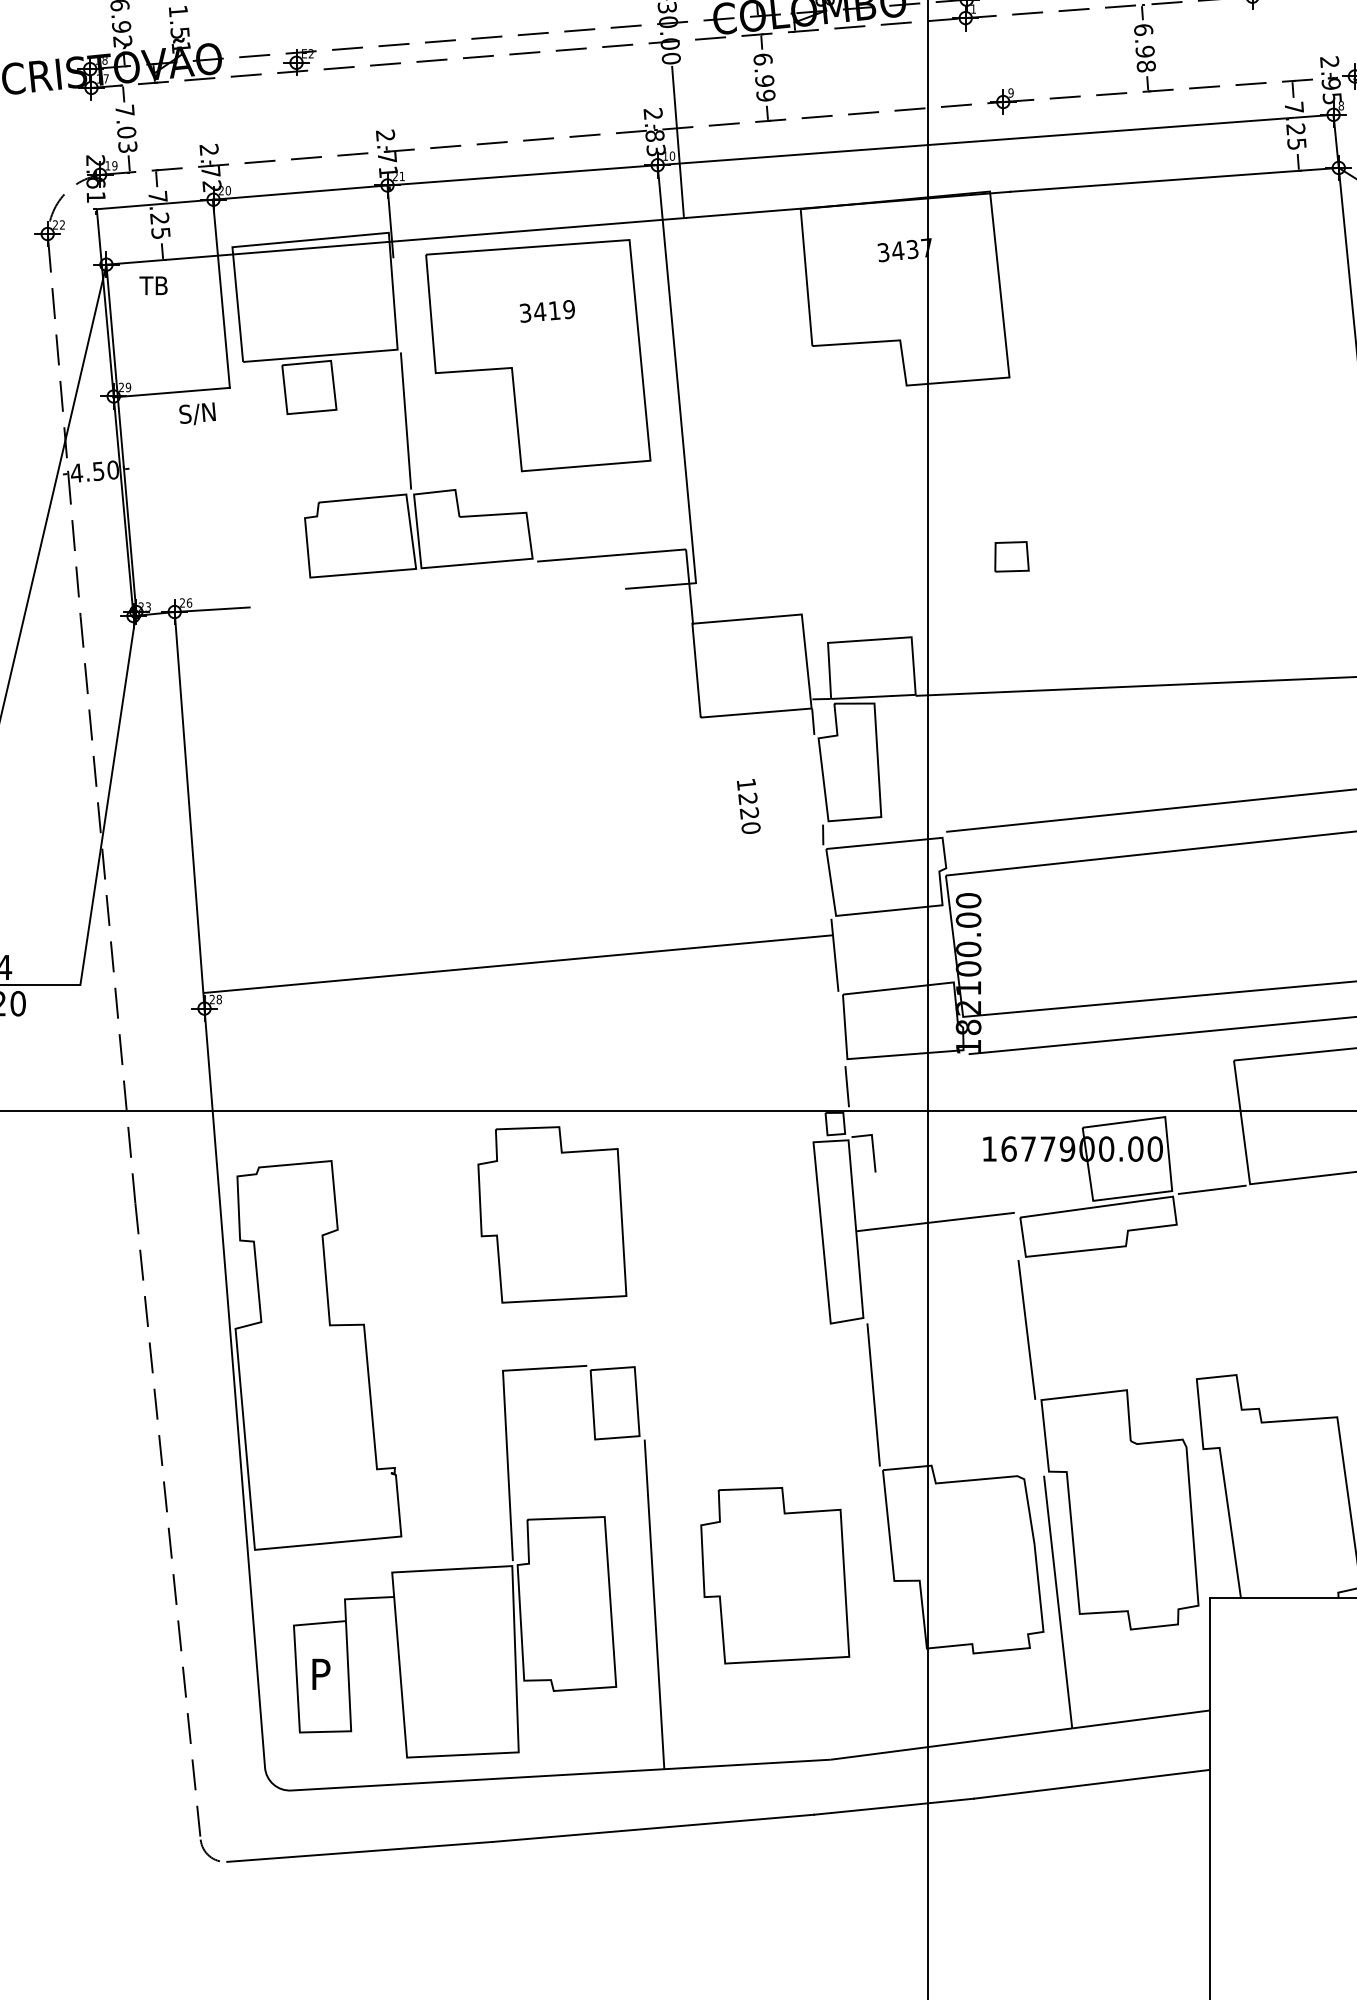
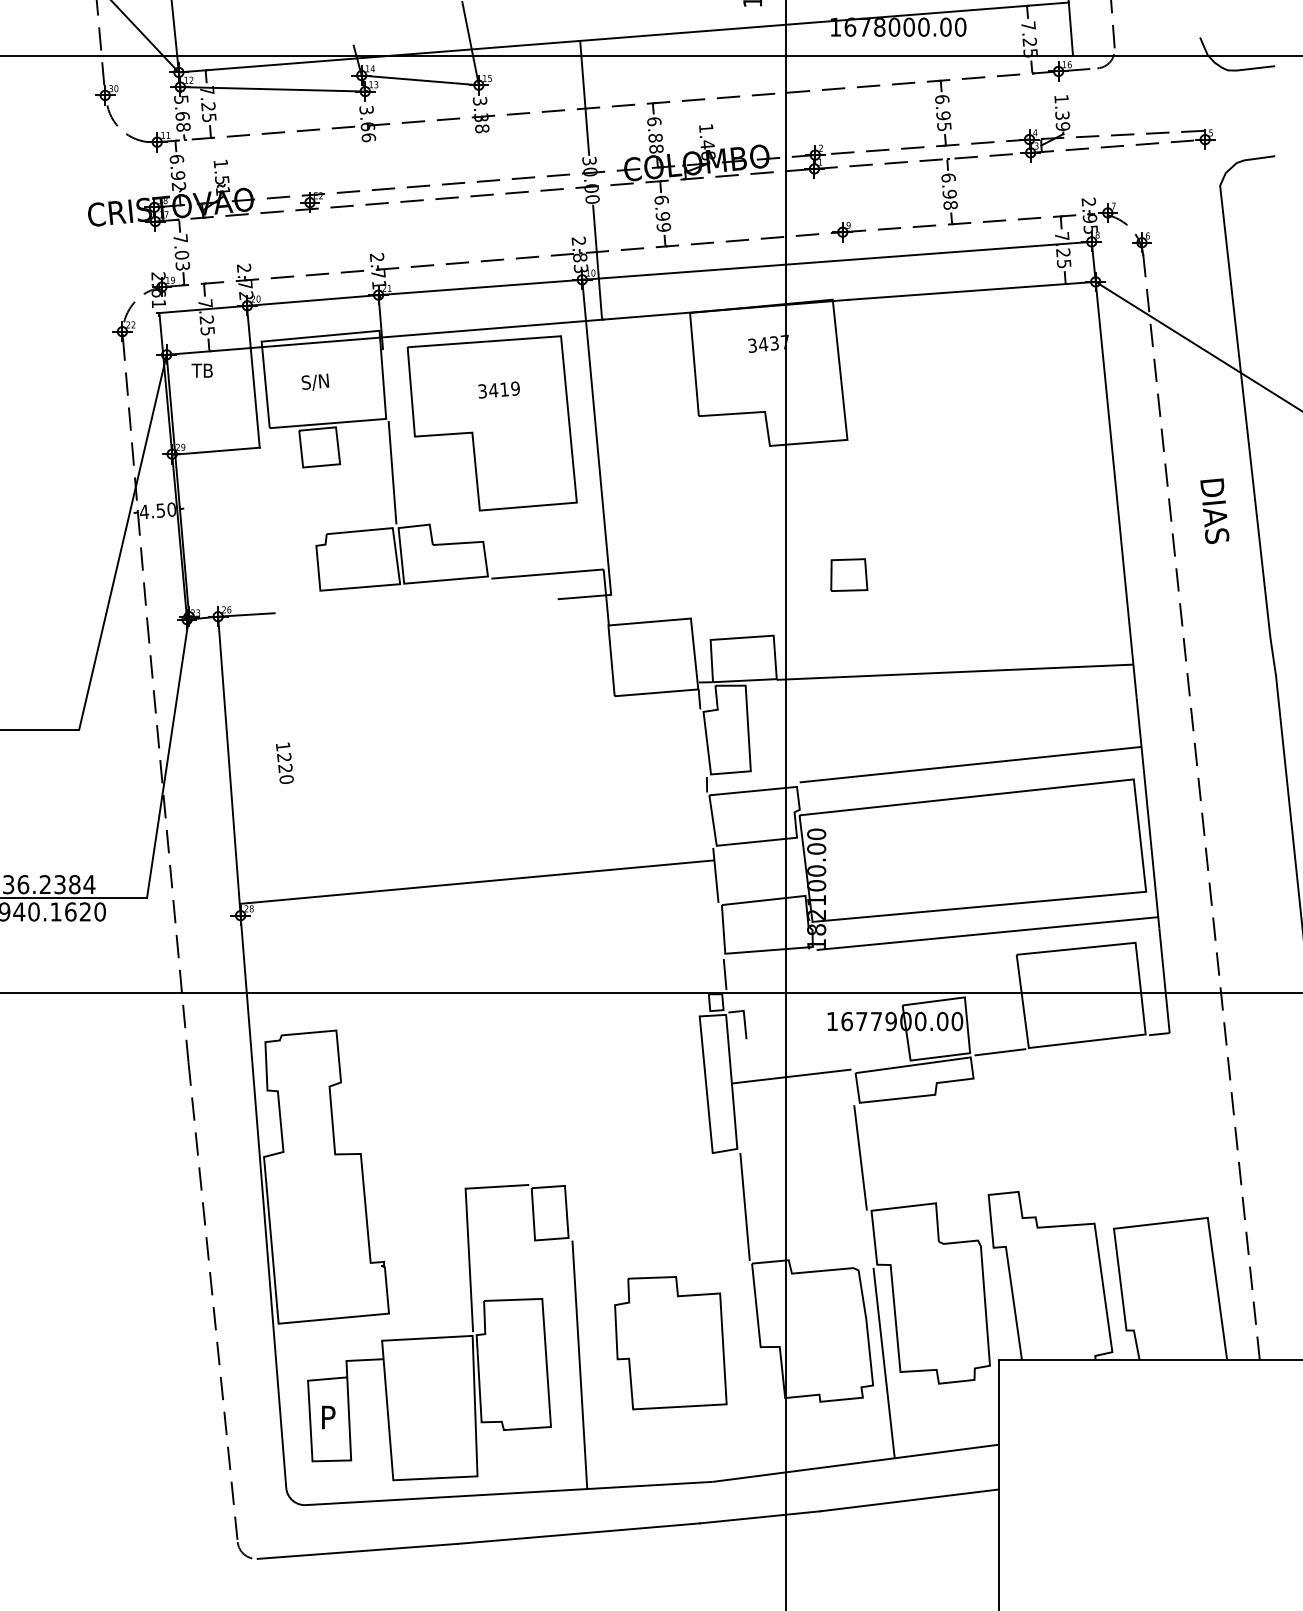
text: (197, 412) -> (315, 381), moved
part: (1012, 556) -> (849, 574), size x1.43
text: (748, 805) -> (284, 762), moved
part: (551, 1215) -> (502, 1071), removed

